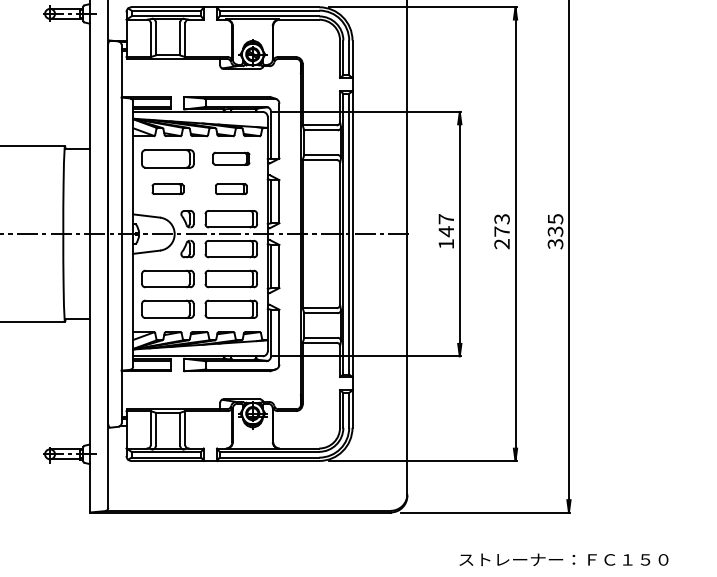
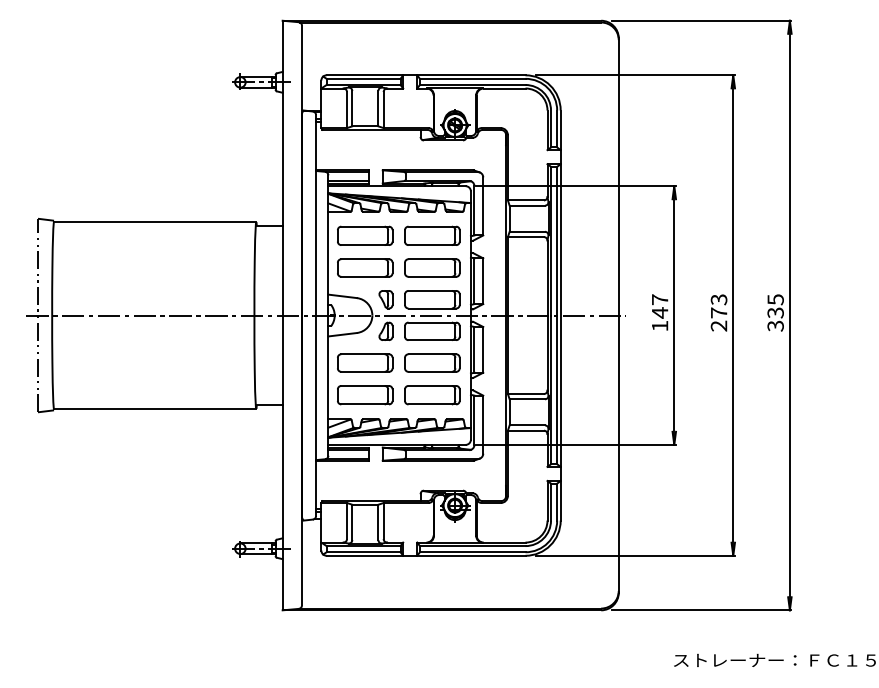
part: (231, 158) -> (432, 235), size x1.43
part: (168, 188) -> (365, 267), size x1.67
part: (231, 188) -> (432, 267), size x1.67

